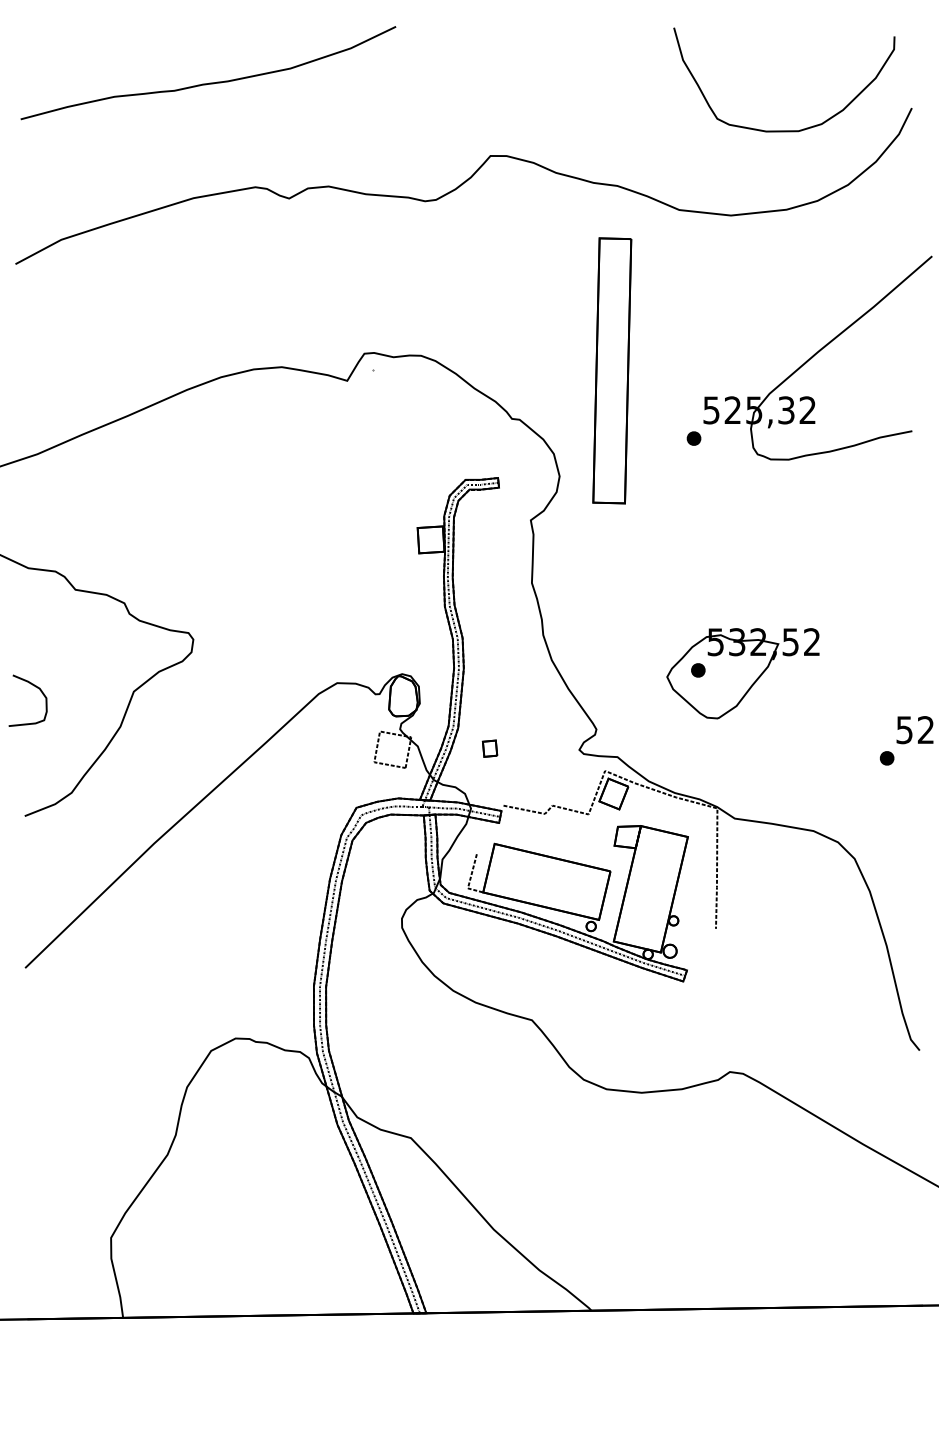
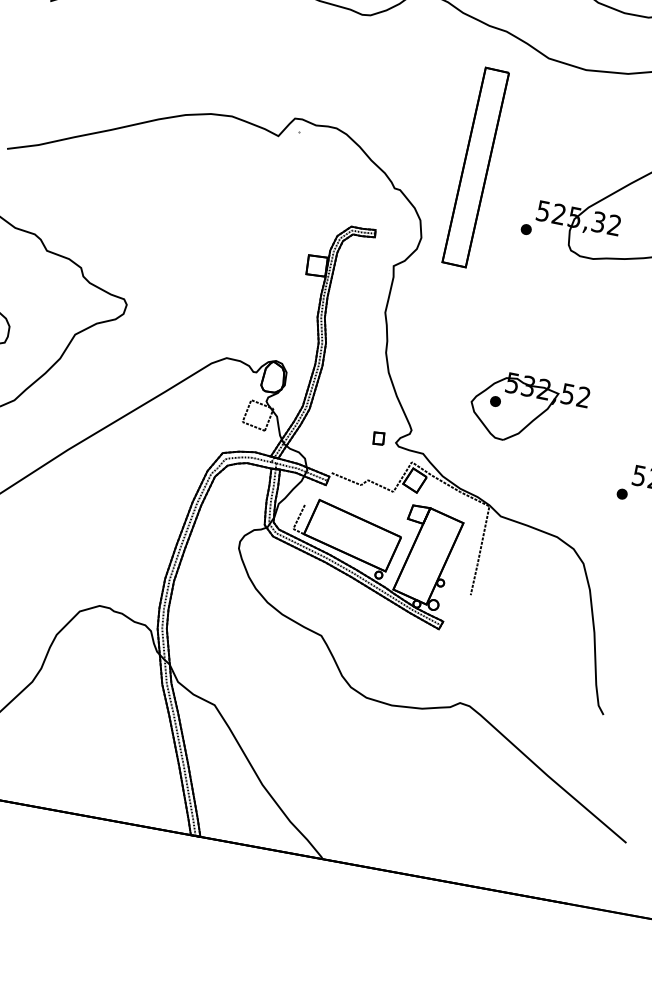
part: (489, 748) -> (378, 438), moved

